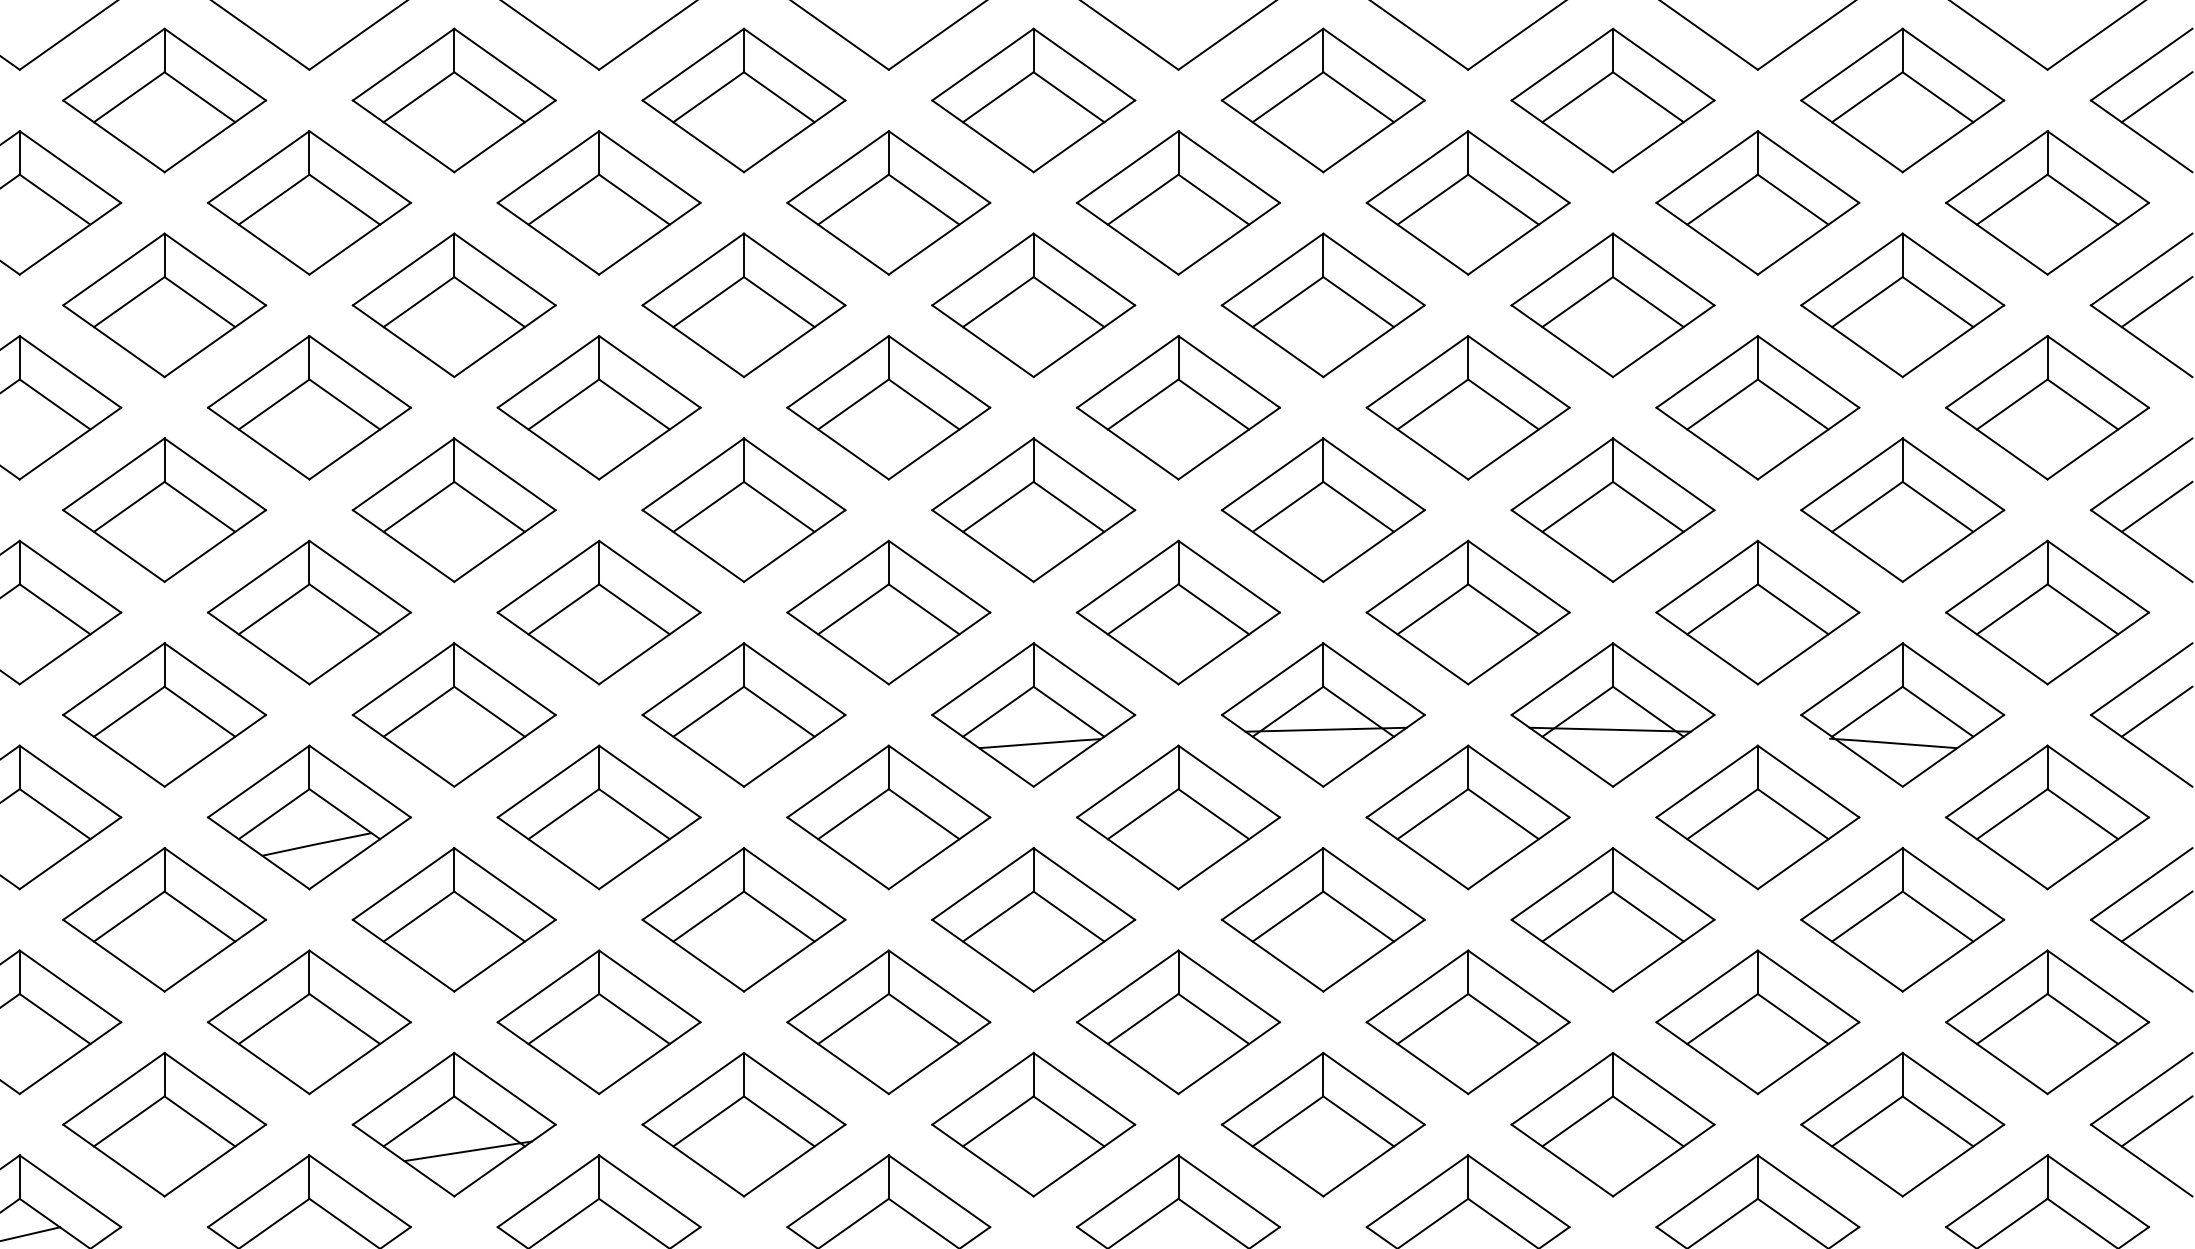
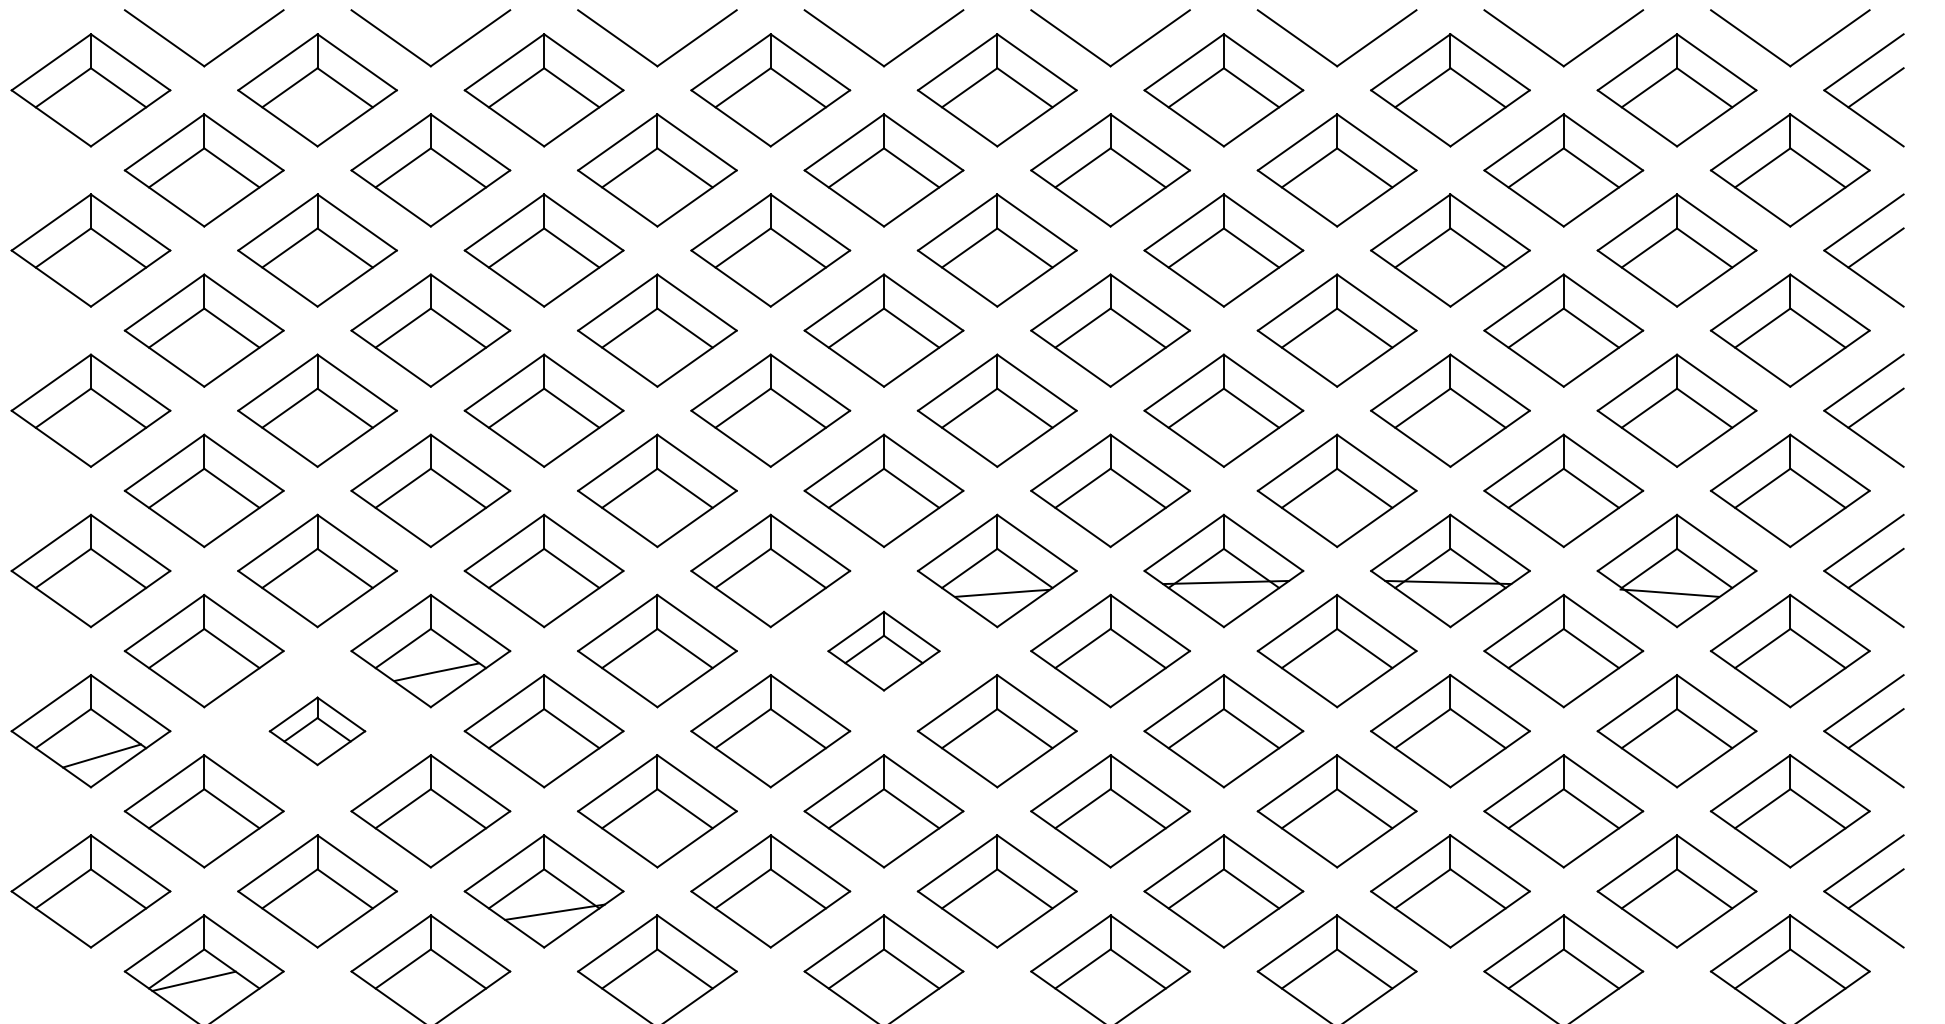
part: (888, 817) -> (883, 651), size x0.7
part: (164, 920) -> (317, 731), size x0.6

